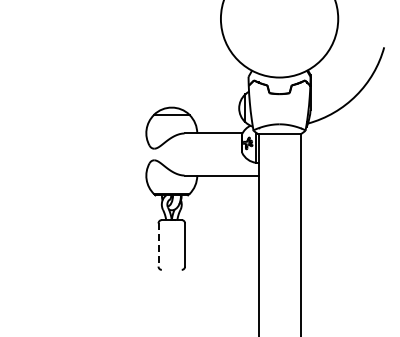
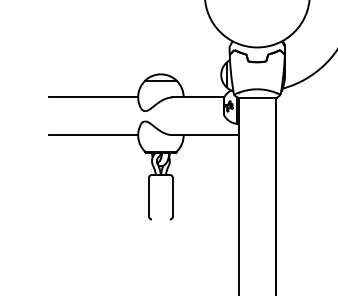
line: (96, 133) -> (93, 97), added
line: (96, 175) -> (93, 135), added
line: (158, 245) -> (149, 197), dashed -> solid

